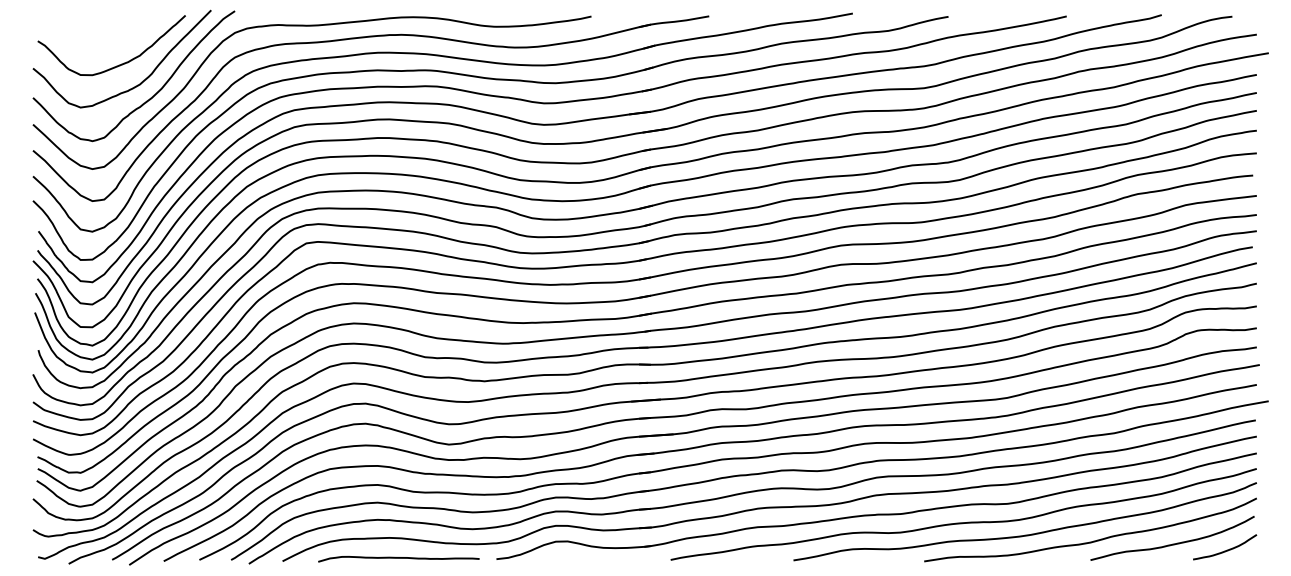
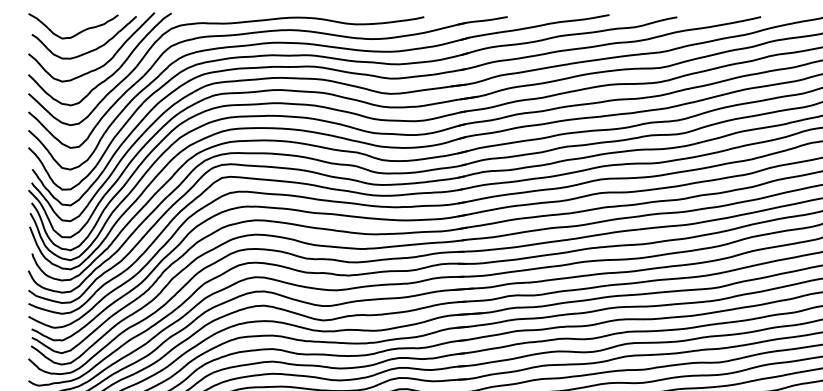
curve: (103, 38) -> (78, 32), added

